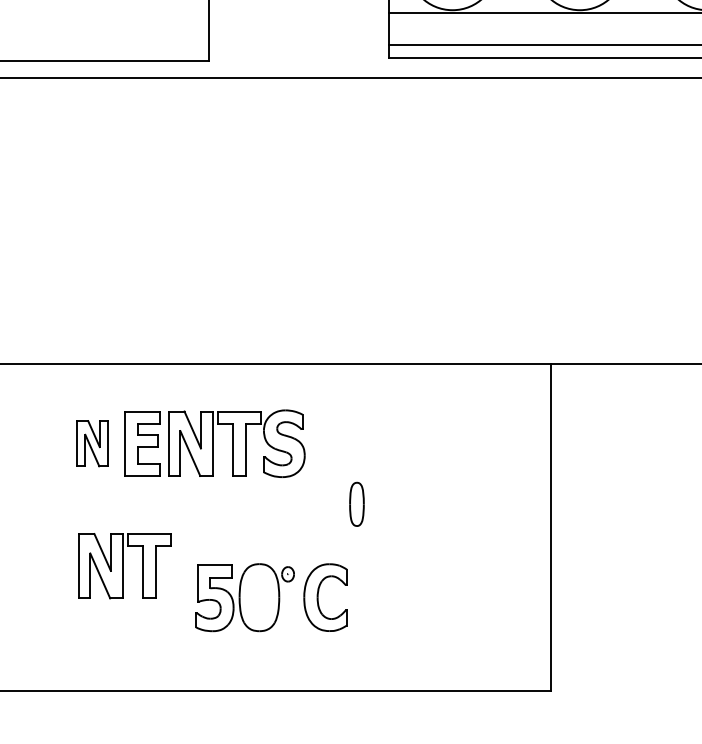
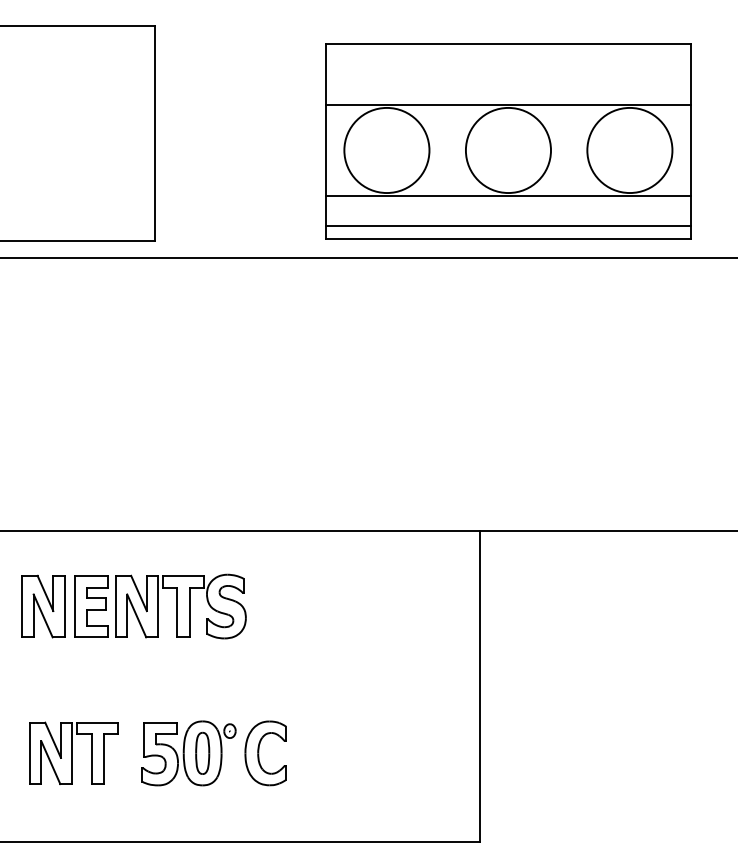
part: (92, 443) -> (43, 606), size x1.43
part: (356, 503) -> (202, 752), moved
part: (124, 565) -> (73, 752), moved

